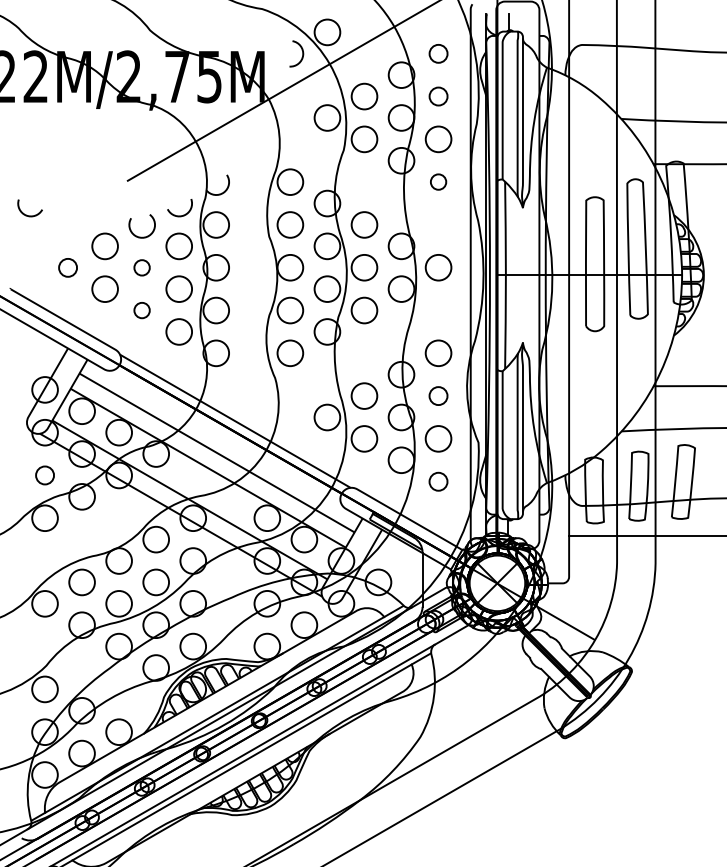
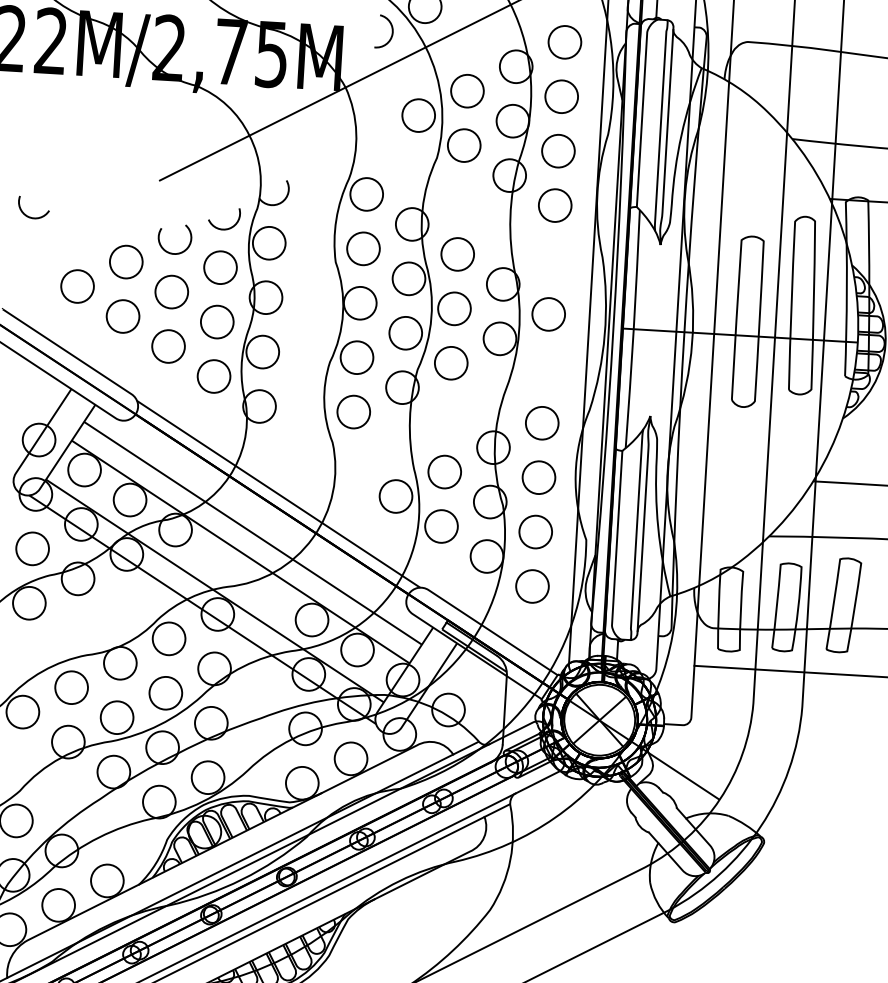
circle: (438, 53) -> (564, 41), size x1.43
circle: (438, 96) -> (561, 96), size x1.43
circle: (438, 181) -> (555, 204), size x1.67
circle: (67, 267) -> (76, 286), size x1.43
circle: (141, 267) -> (170, 291), size x1.67
circle: (141, 310) -> (167, 346), size x1.67
circle: (438, 395) -> (538, 476), size x1.43
circle: (44, 475) -> (31, 548), size x1.43
circle: (438, 481) -> (532, 586), size x1.43

